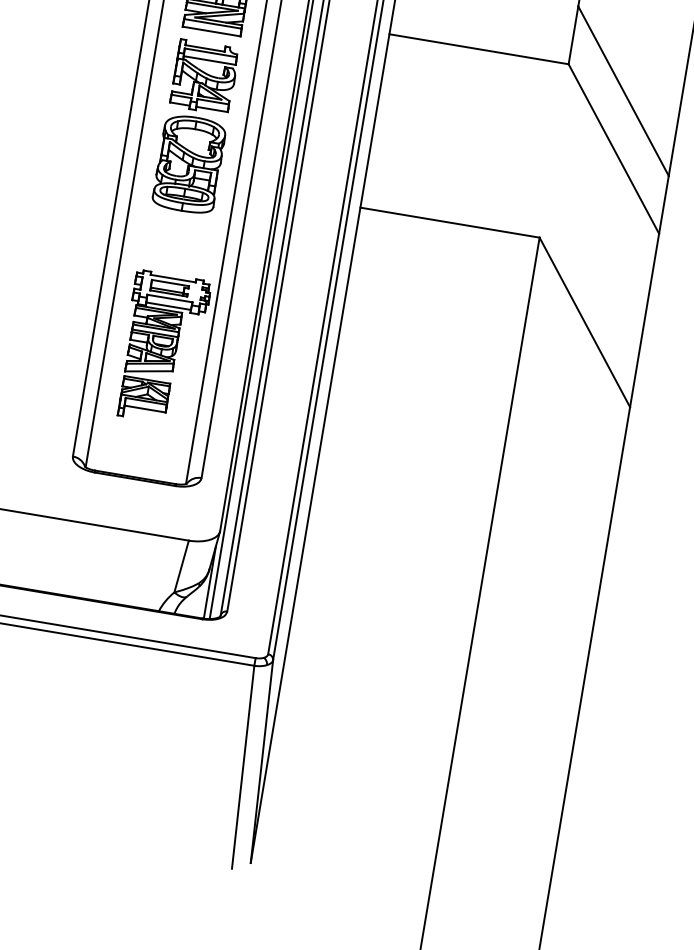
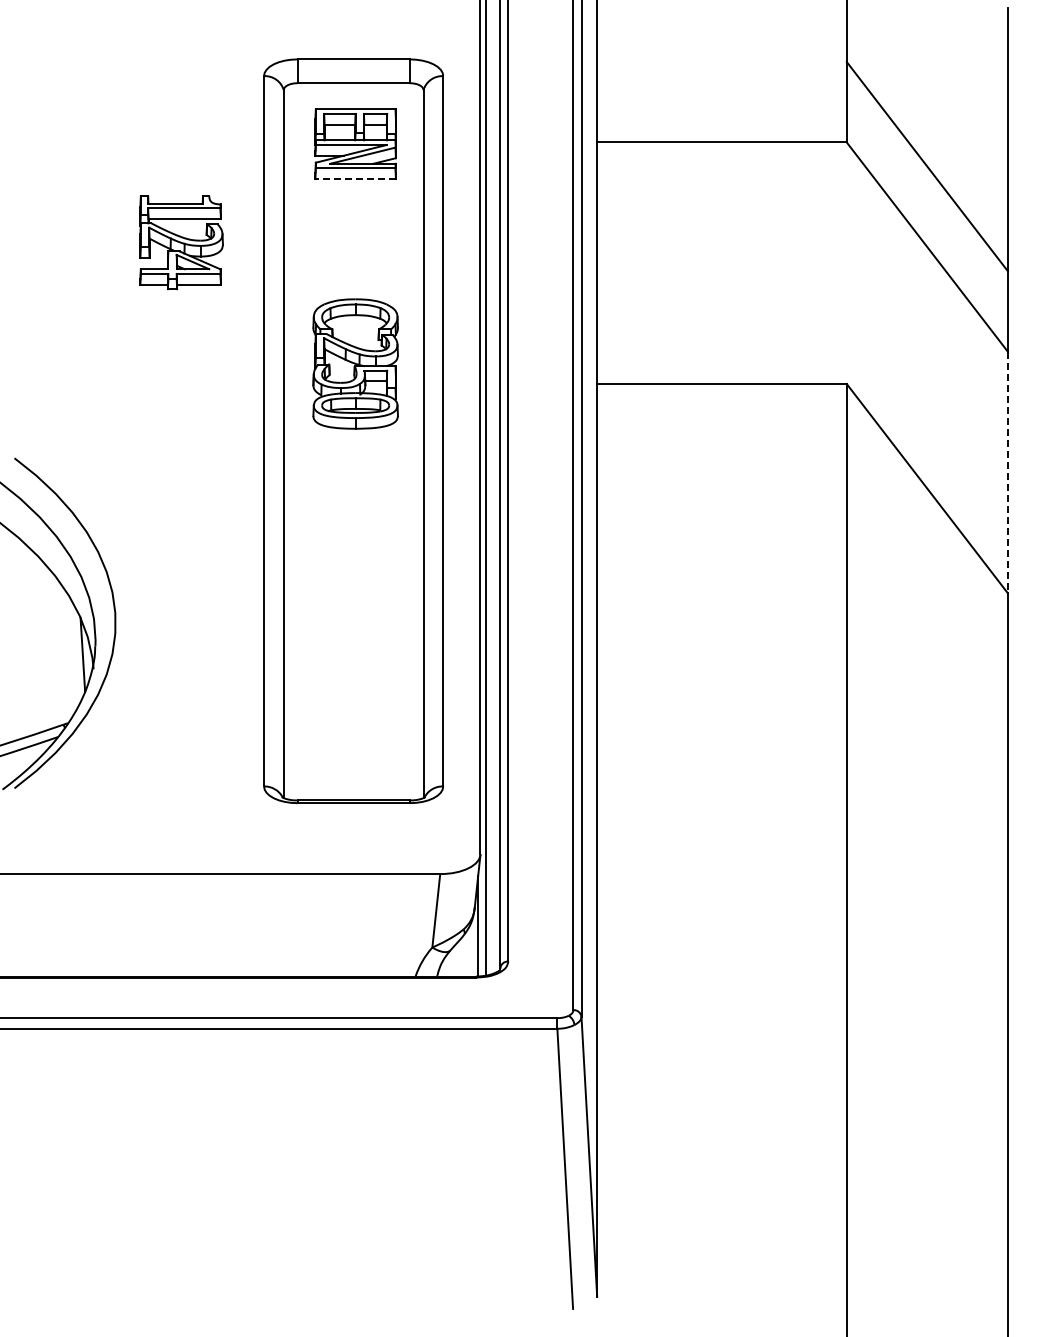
line: (211, 31) -> (355, 179), solid -> dashed
part: (204, 77) -> (181, 242), moved
line: (644, 320) -> (1007, 472), solid -> dashed
part: (162, 348) -> (361, 619), removed

